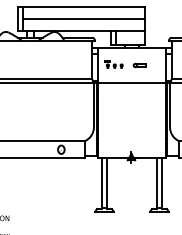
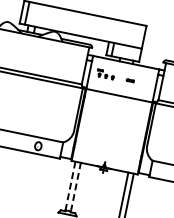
line: (83, 19) -> (85, 25), removed
part: (139, 65) -> (130, 80), size x0.6
line: (107, 182) -> (76, 186), solid -> dashed
line: (101, 183) -> (70, 186), solid -> dashed

